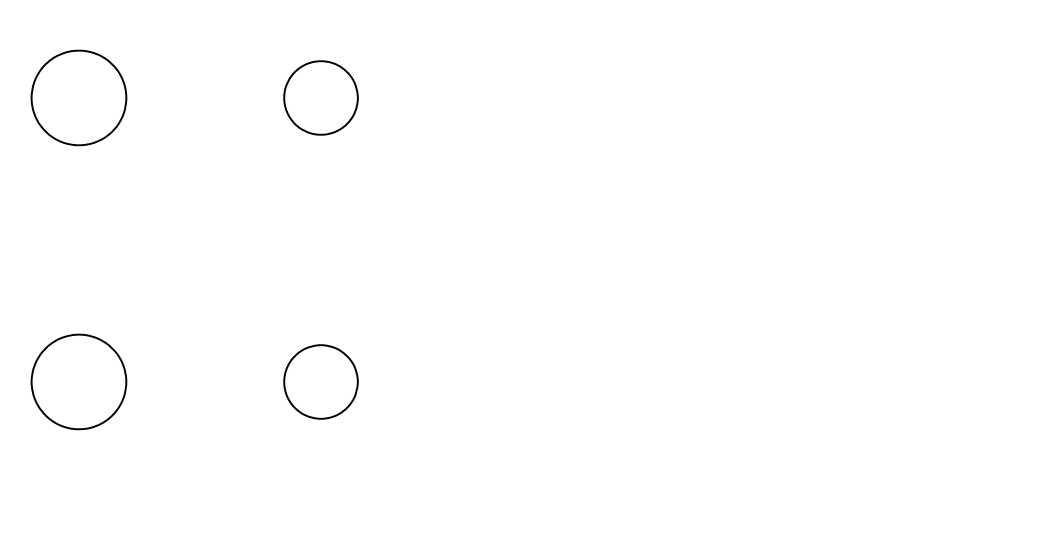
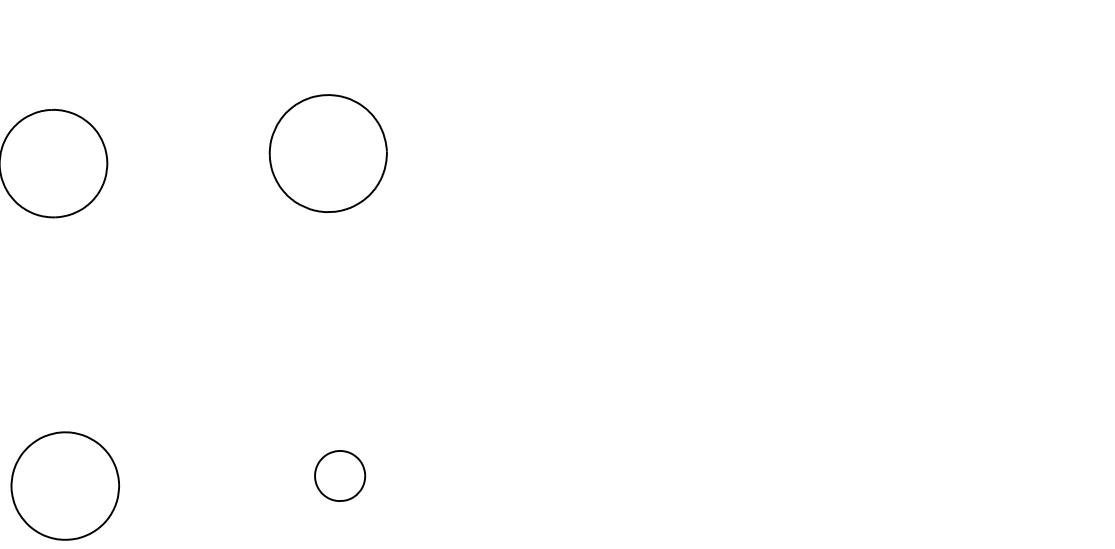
part: (320, 97) -> (327, 153), size x1.4
part: (320, 381) -> (339, 475), size x0.6

